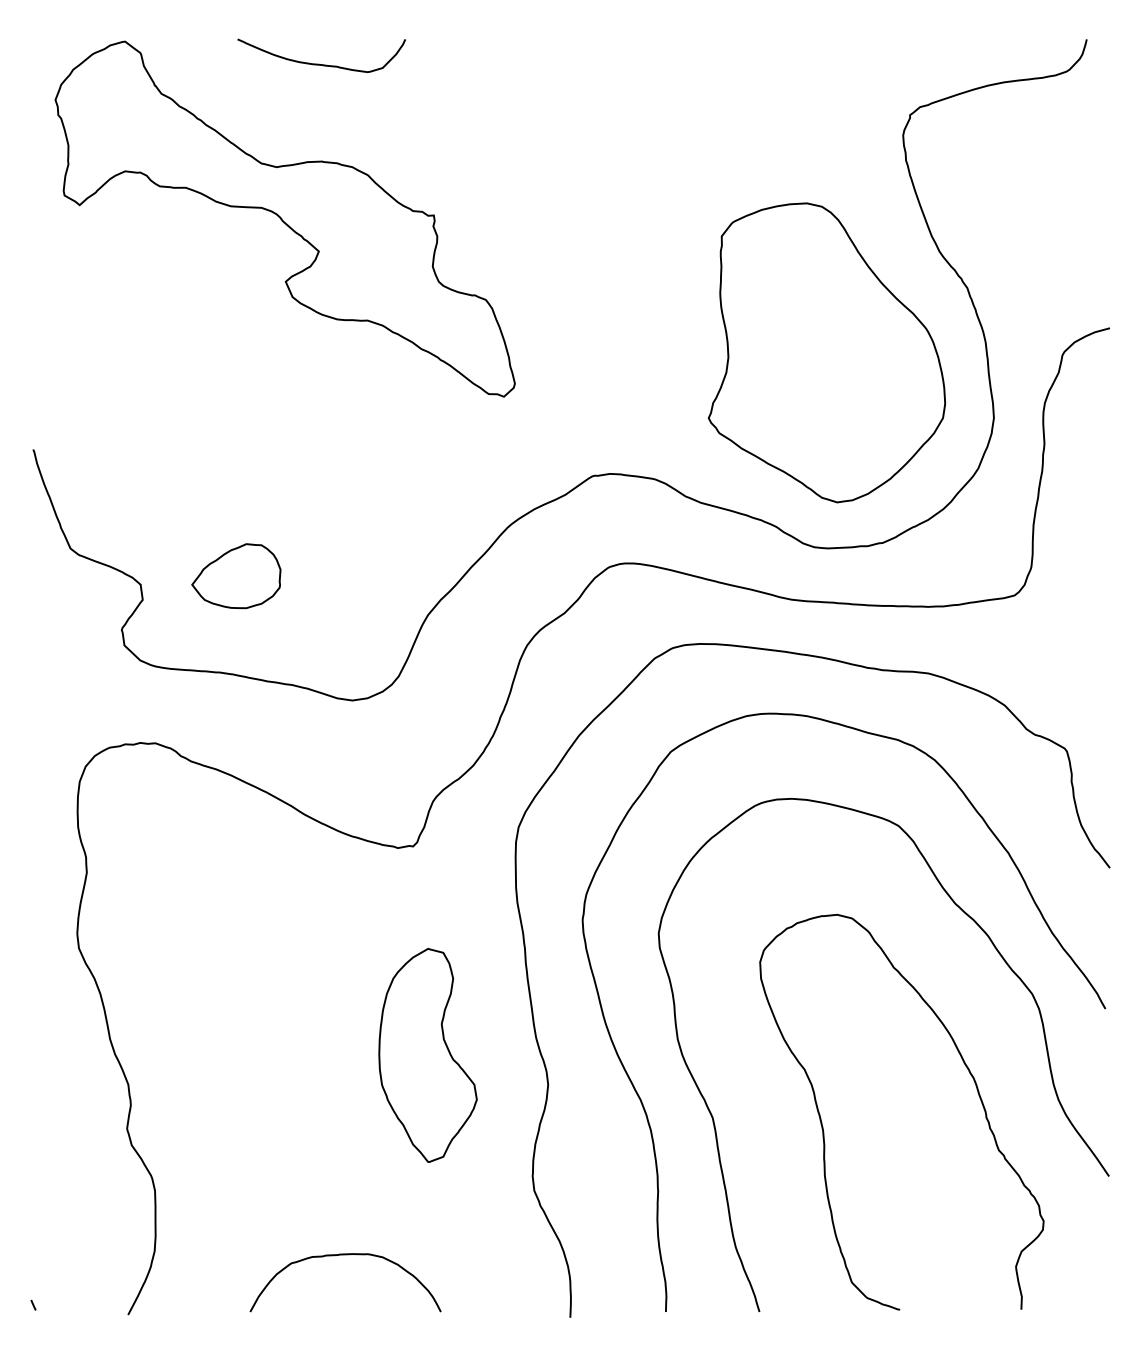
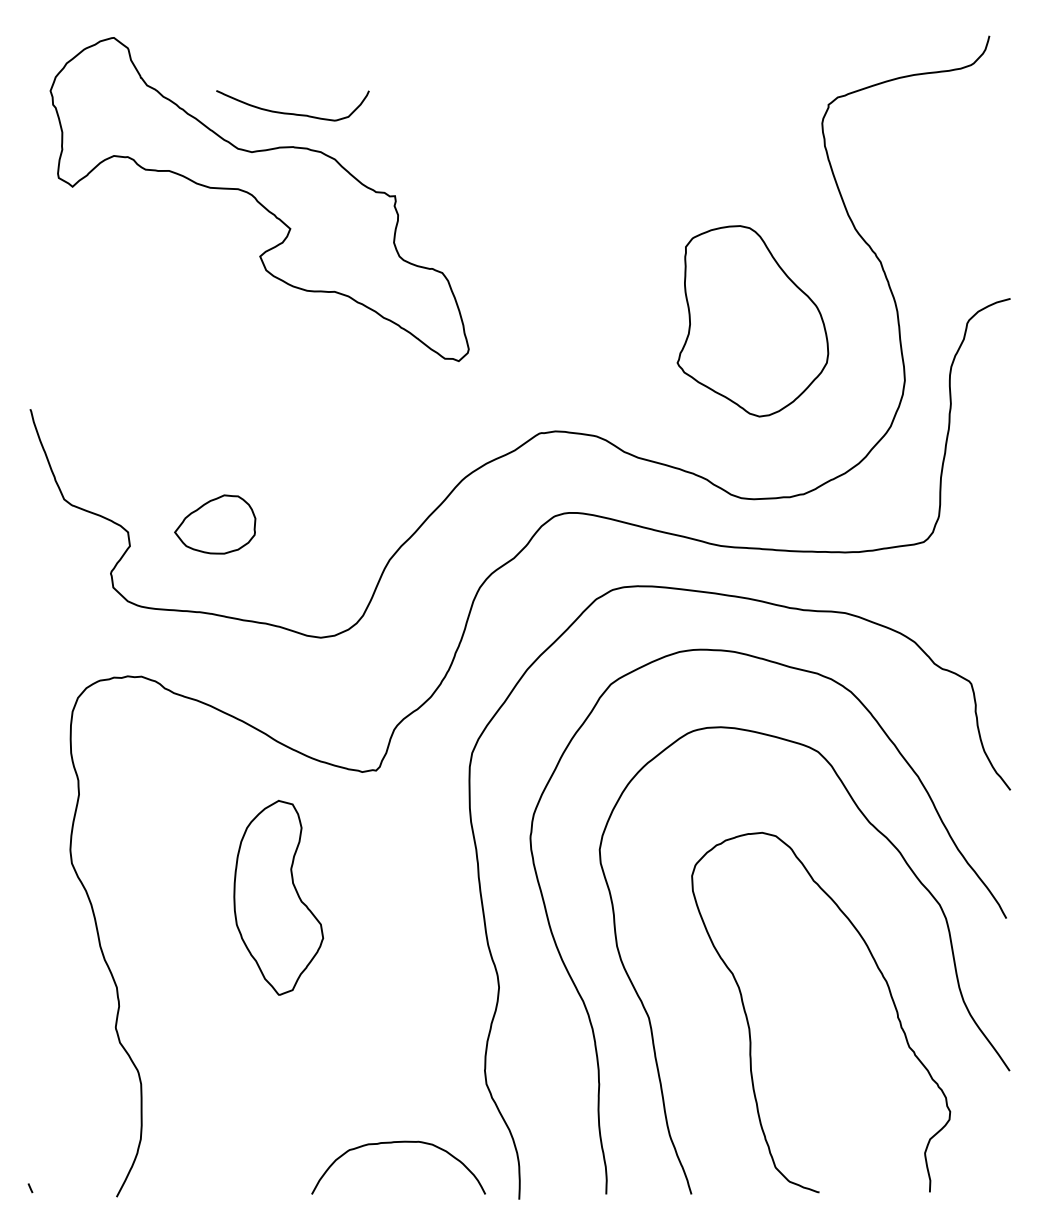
curve: (321, 64) -> (292, 113), moved
part: (826, 353) -> (752, 321), size x0.7
part: (427, 1055) -> (278, 897), moved
curve: (339, 1256) -> (393, 1143), moved

